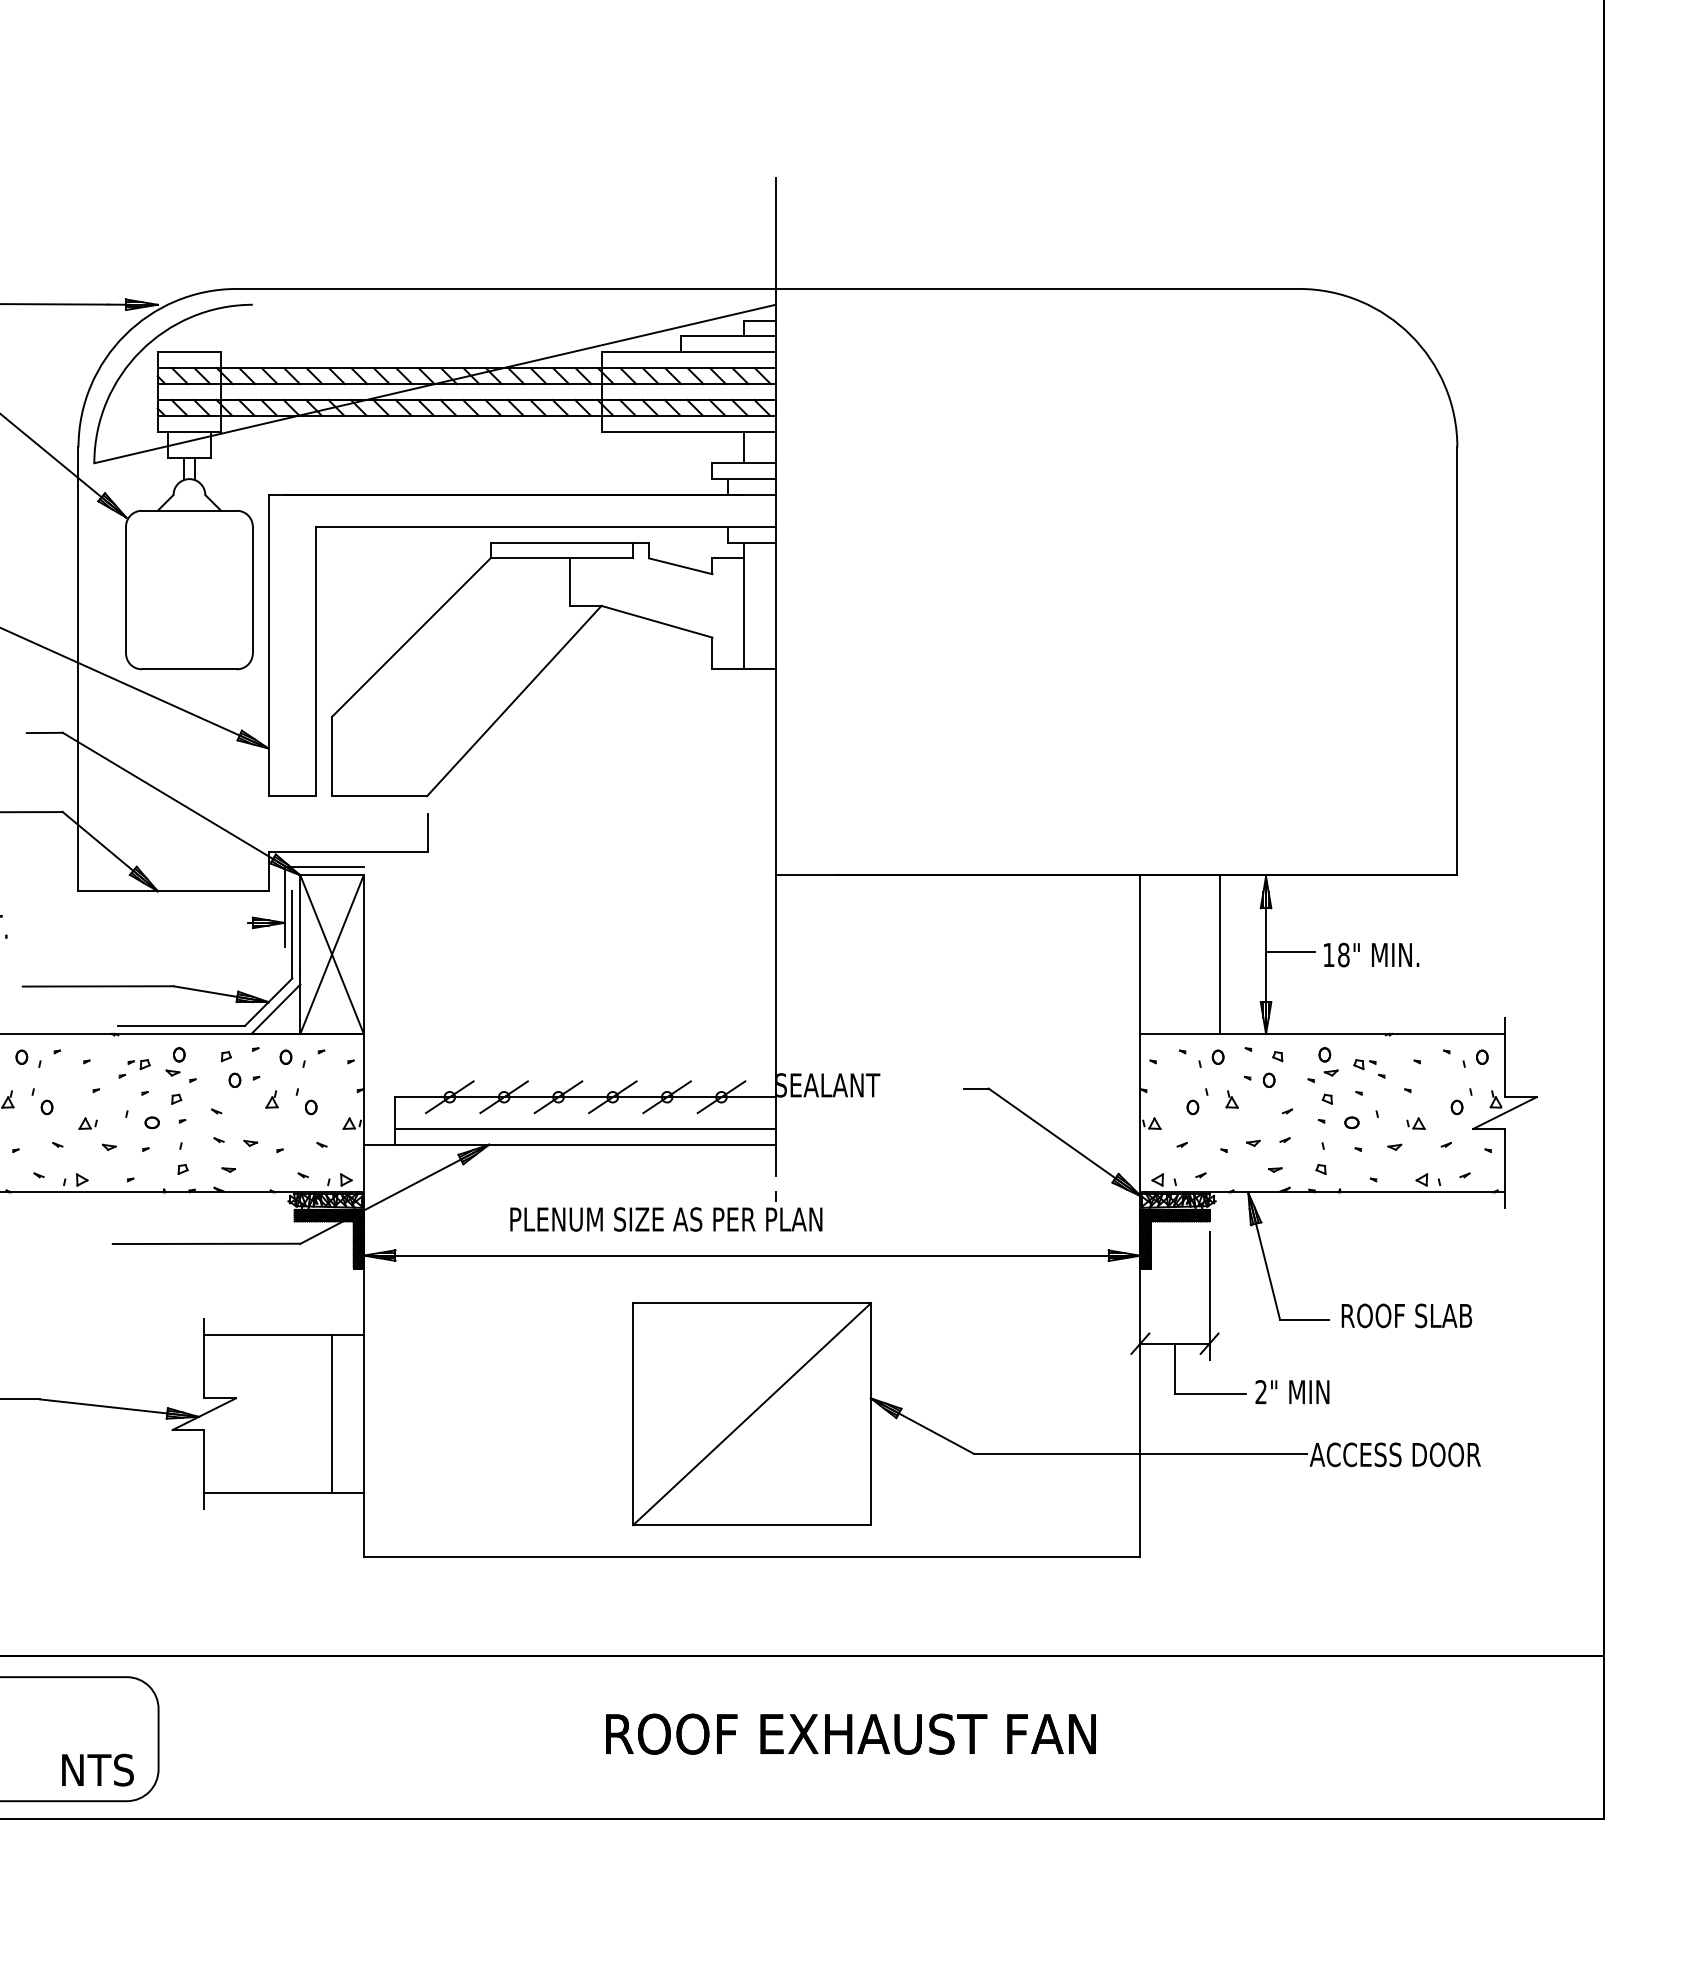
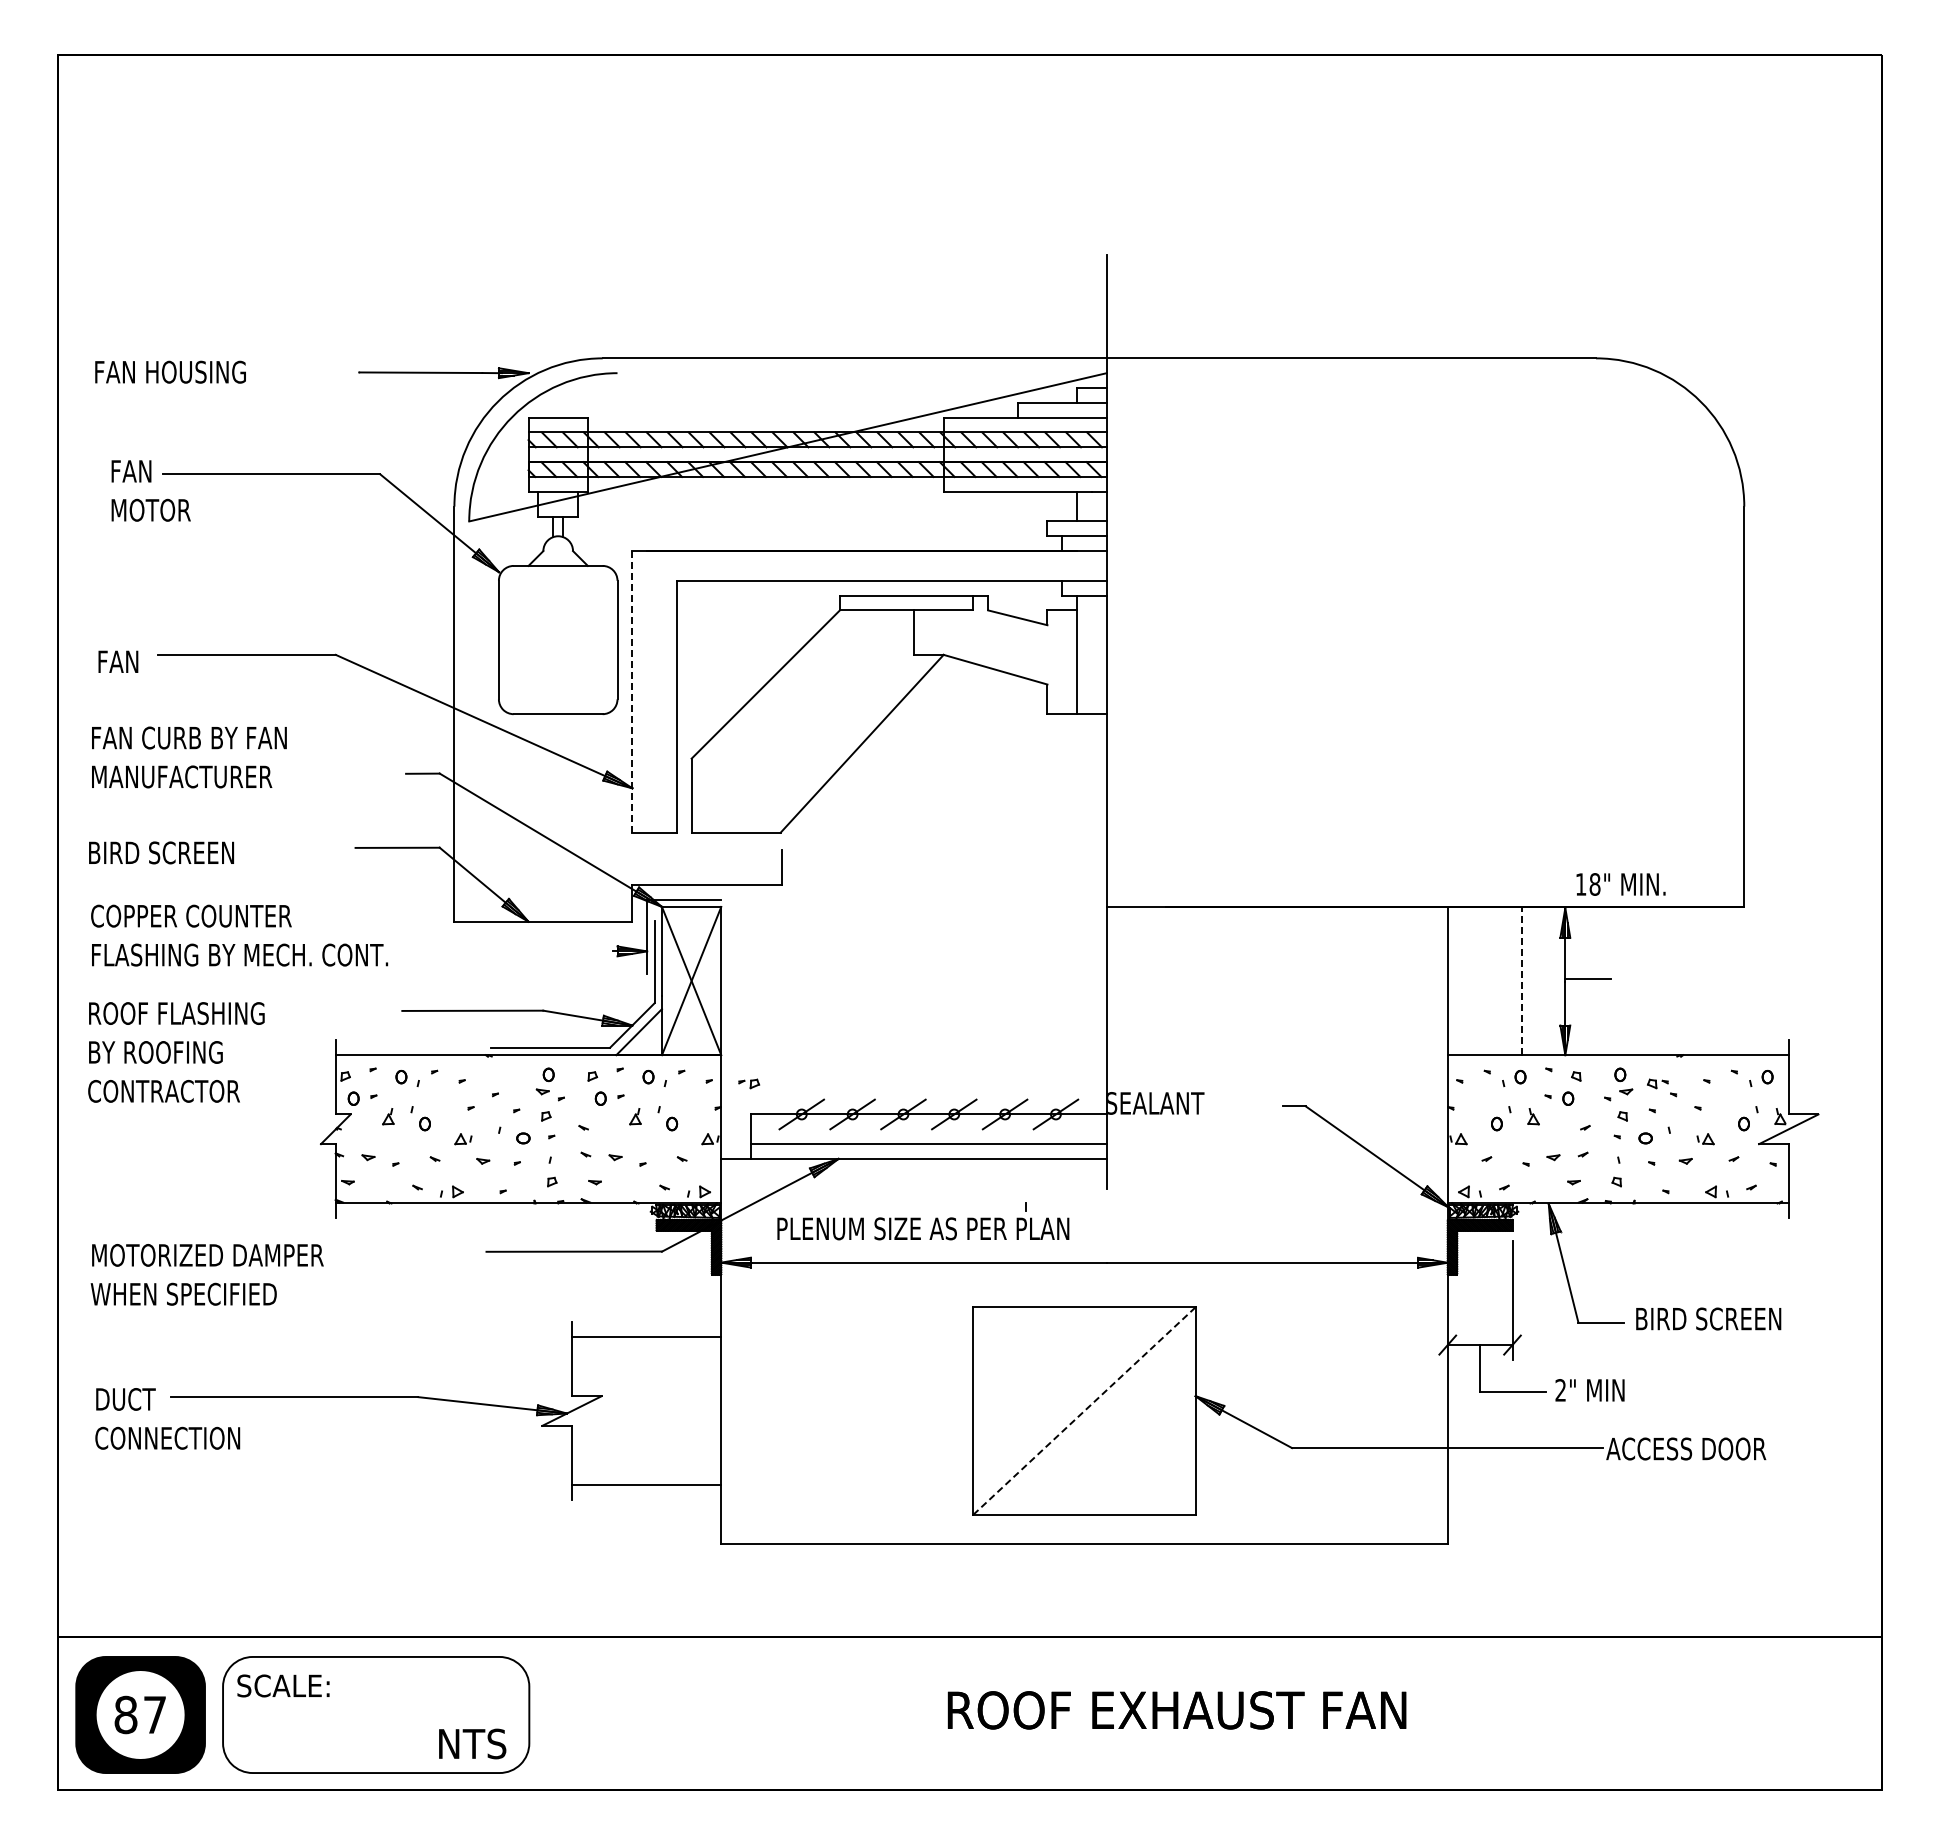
line: (268, 645) -> (632, 691), solid -> dashed
line: (1219, 953) -> (1521, 980), solid -> dashed
text: (1370, 955) -> (1620, 884), moved
part: (139, 1064) -> (749, 1083), moved
part: (666, 1211) -> (923, 1221), moved
text: (1420, 1315) -> (1709, 1318), ROOF SLAB -> BIRD SCREEN
line: (331, 1413) -> (691, 1410), removed
line: (752, 1413) -> (1084, 1410), solid -> dashed

